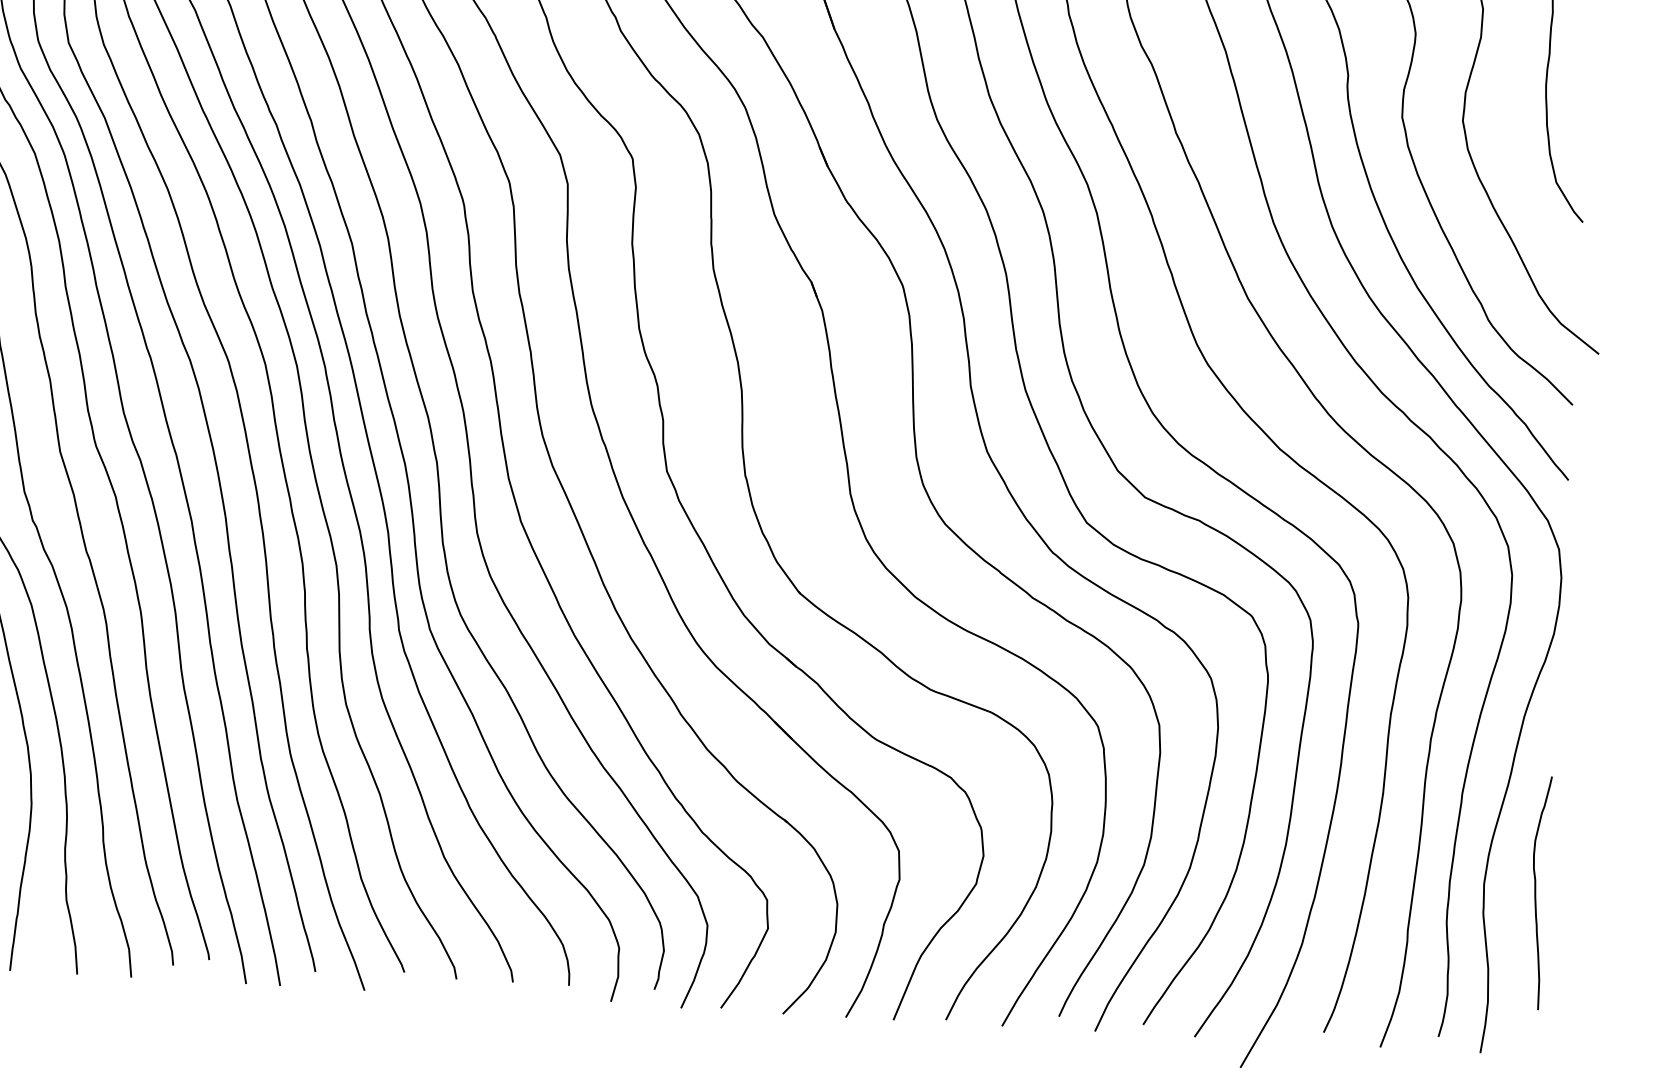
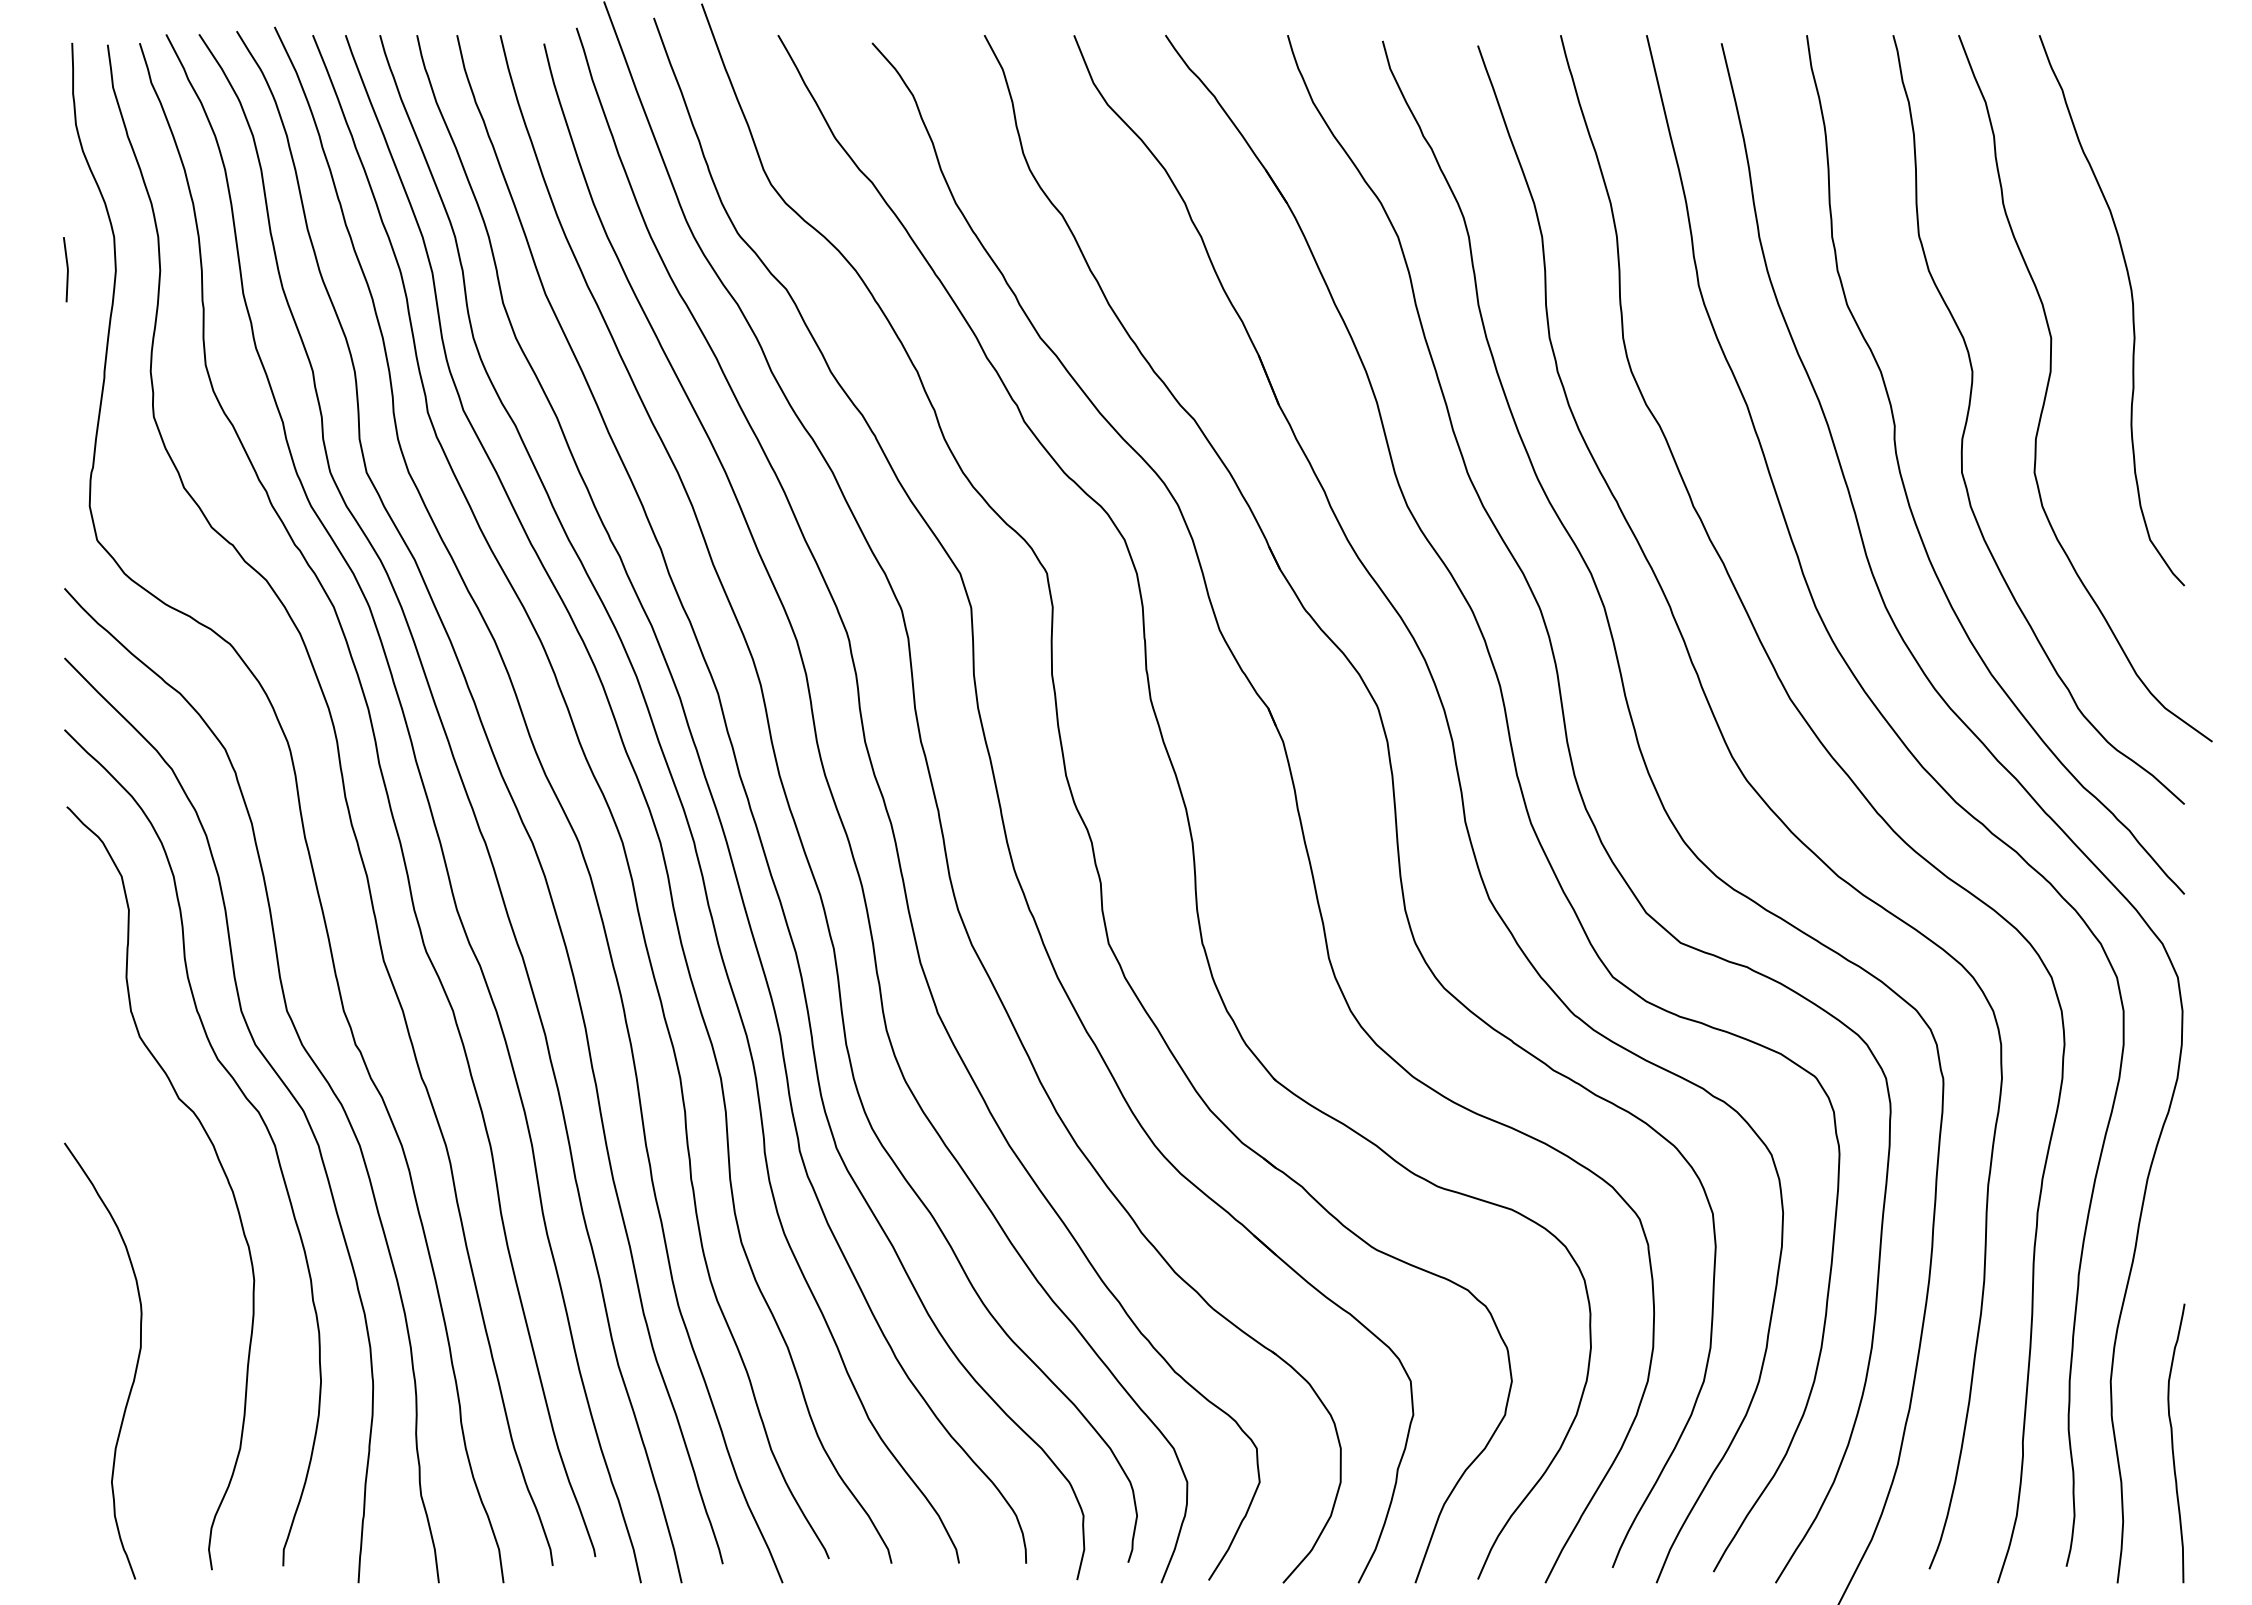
curve: (1536, 892) -> (2173, 1443), moved

